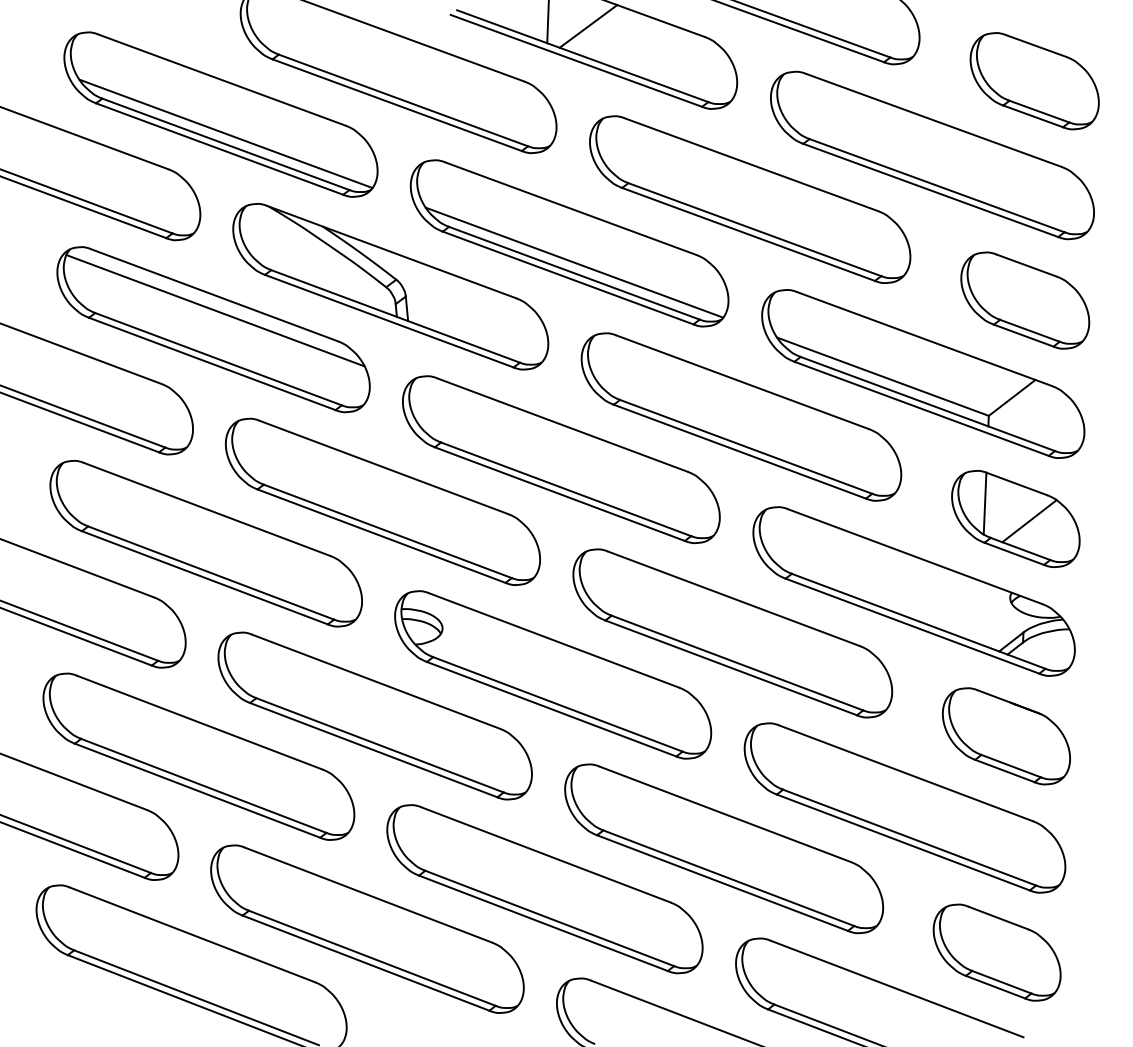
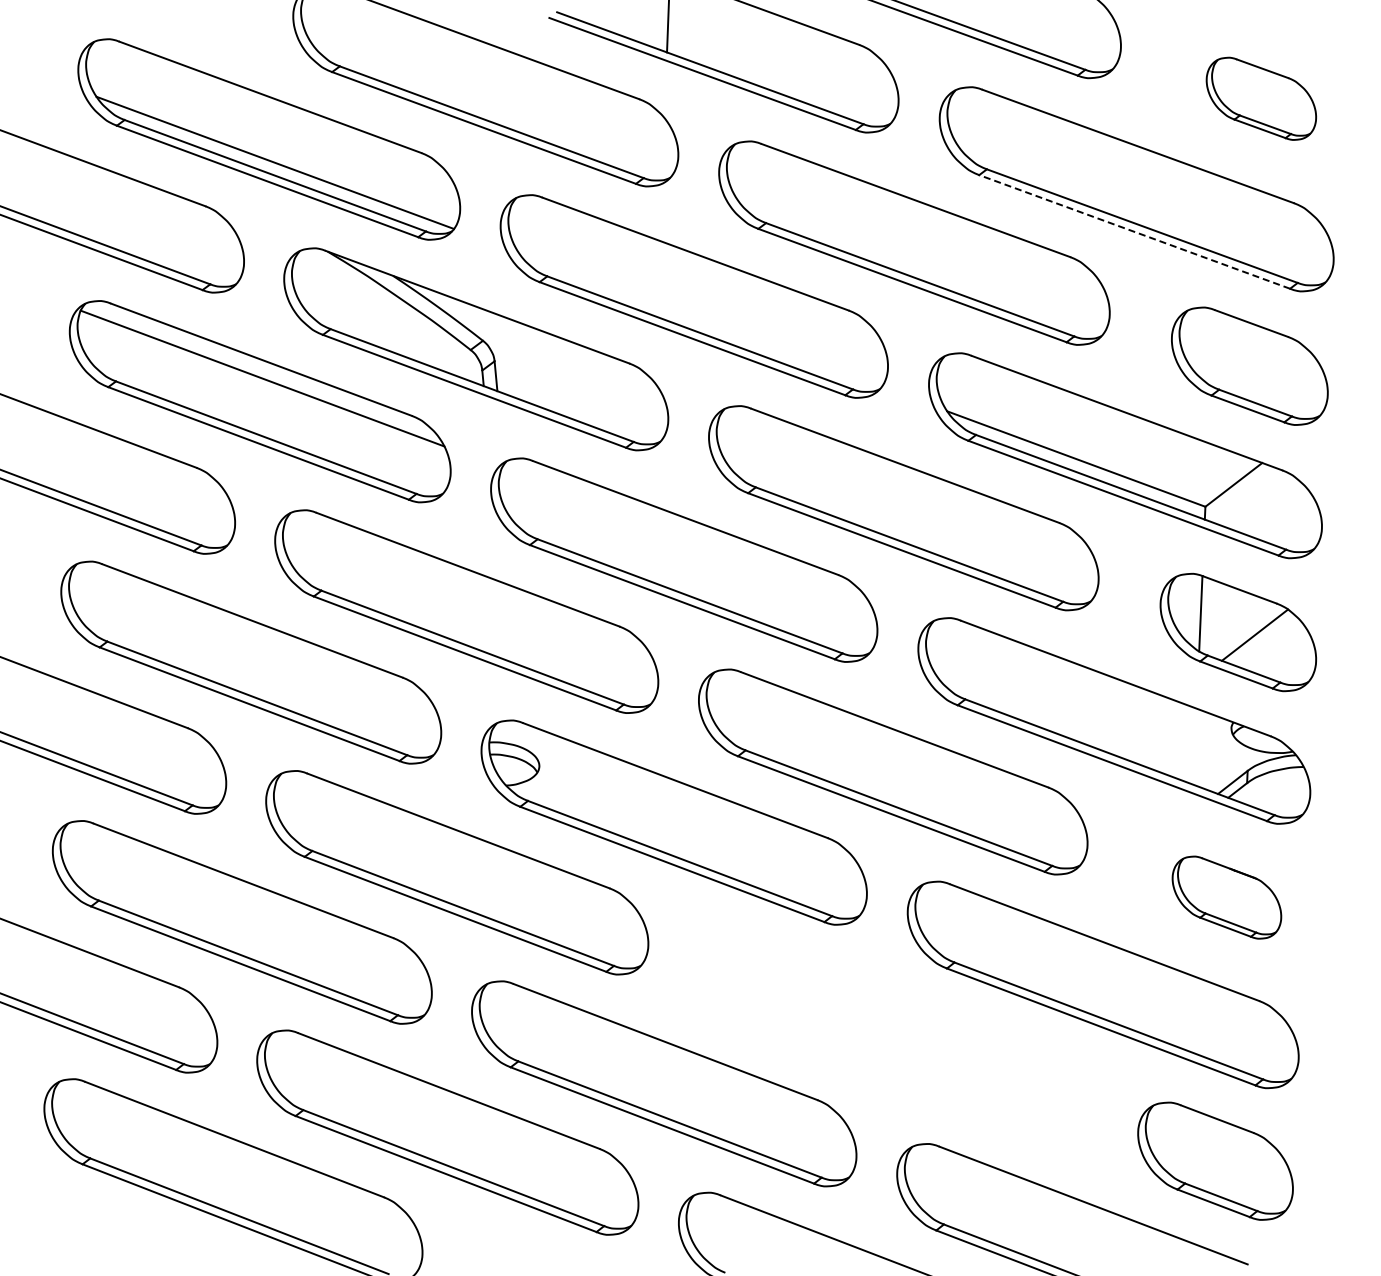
line: (588, 26) -> (717, 31), removed
part: (1034, 81) -> (1261, 98), size x0.7
line: (930, 190) -> (1134, 231), solid -> dashed
line: (573, 262) -> (699, 319), removed
part: (1006, 736) -> (1226, 897), size x0.7
part: (723, 848) -> (882, 1034), removed

